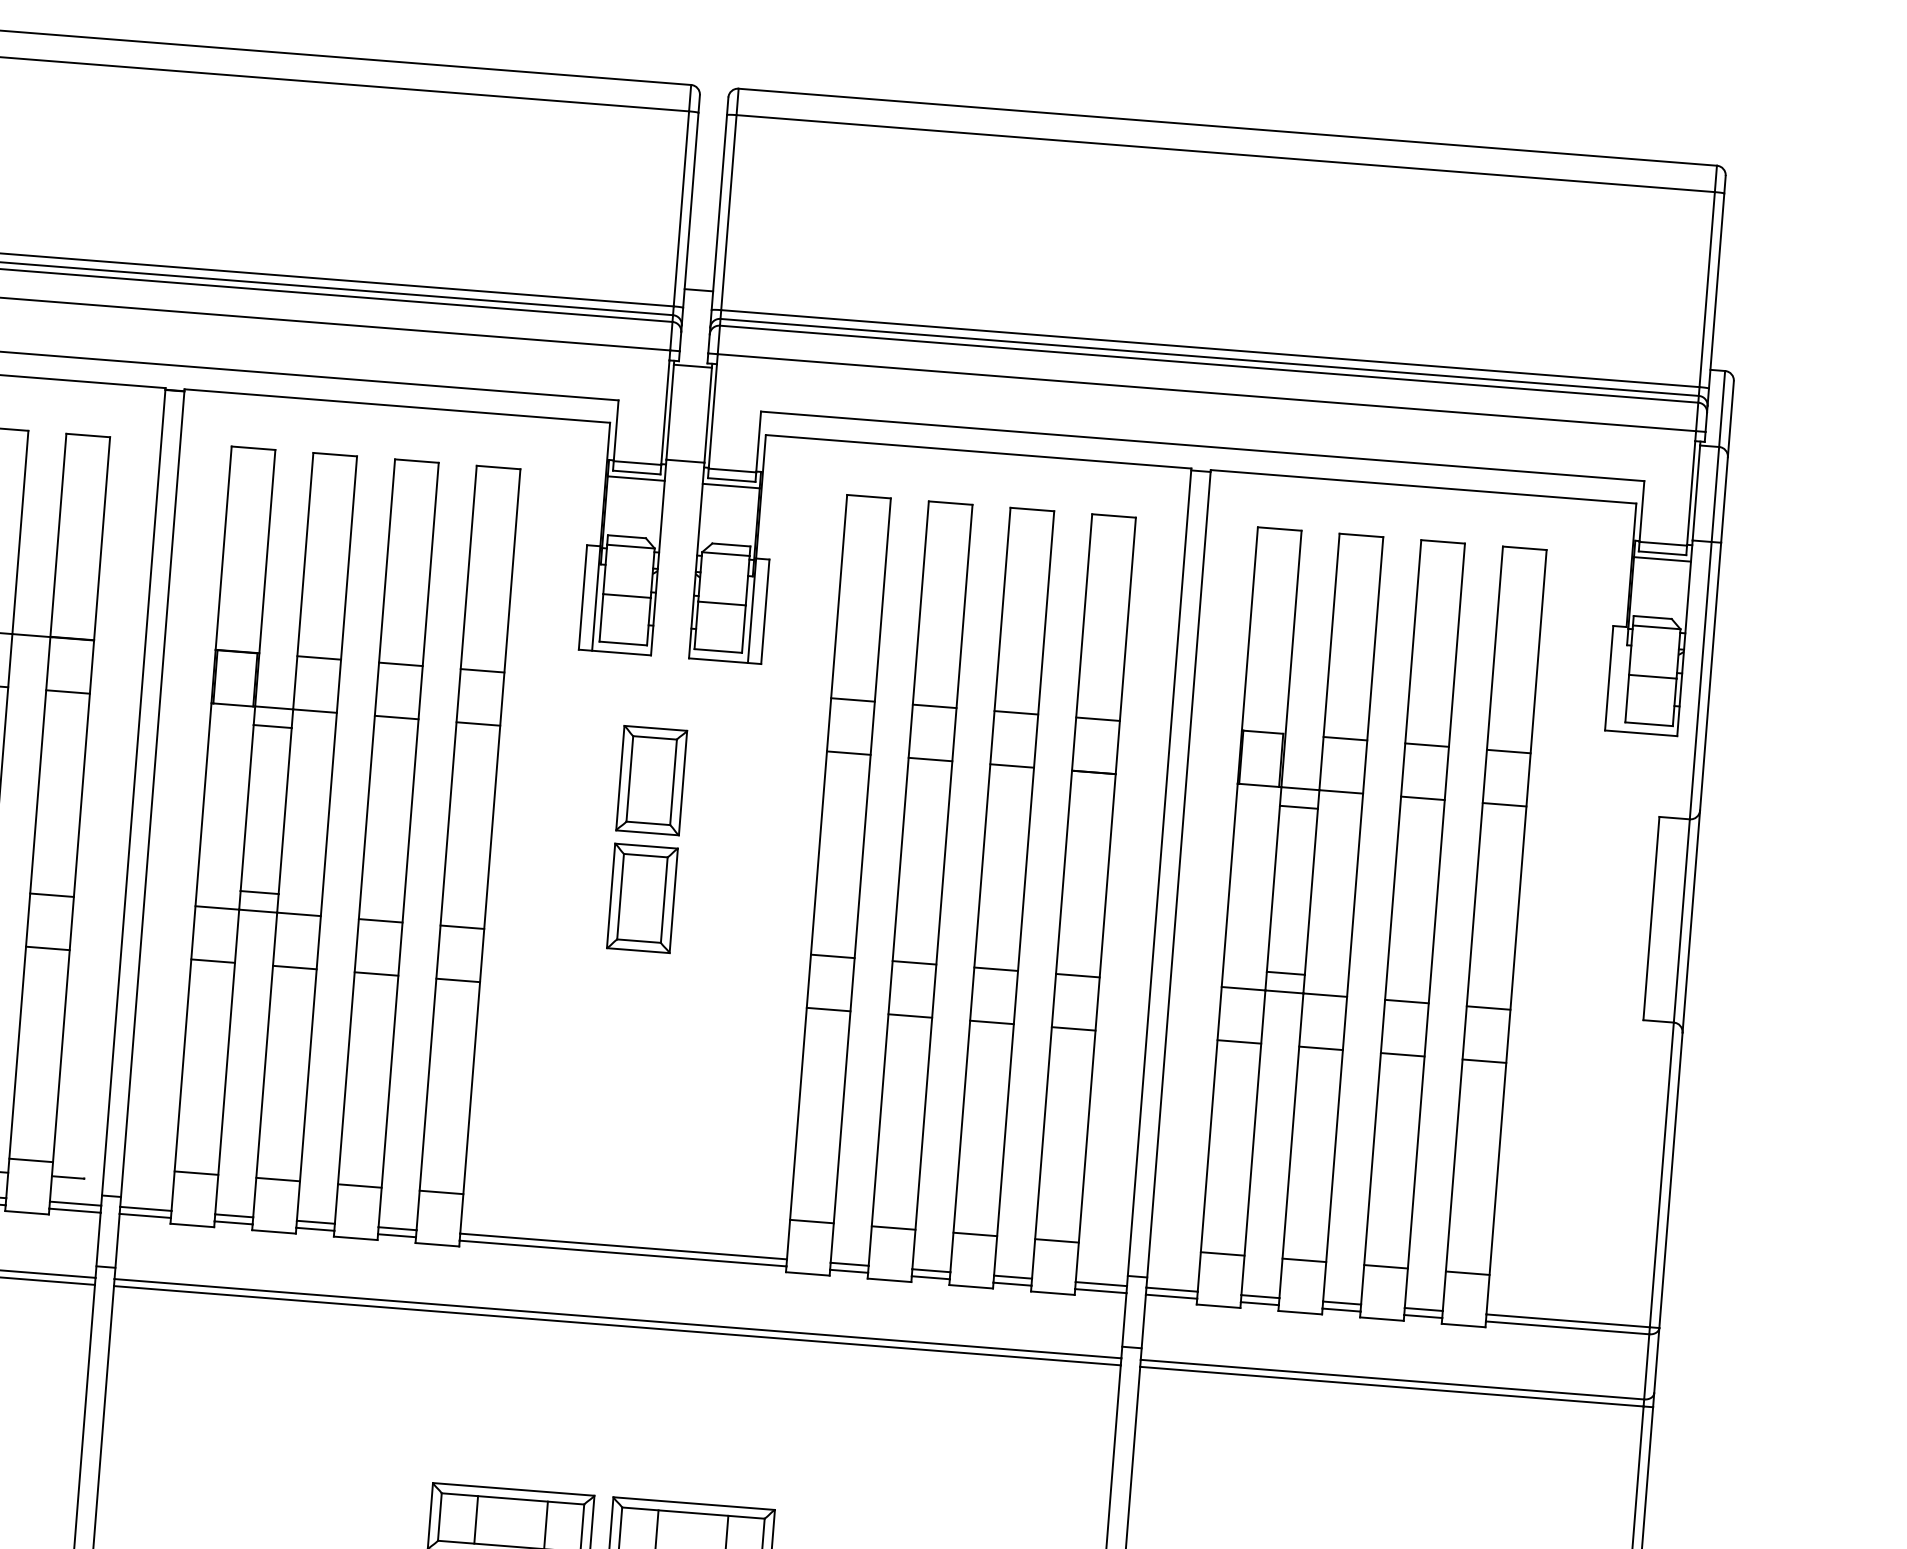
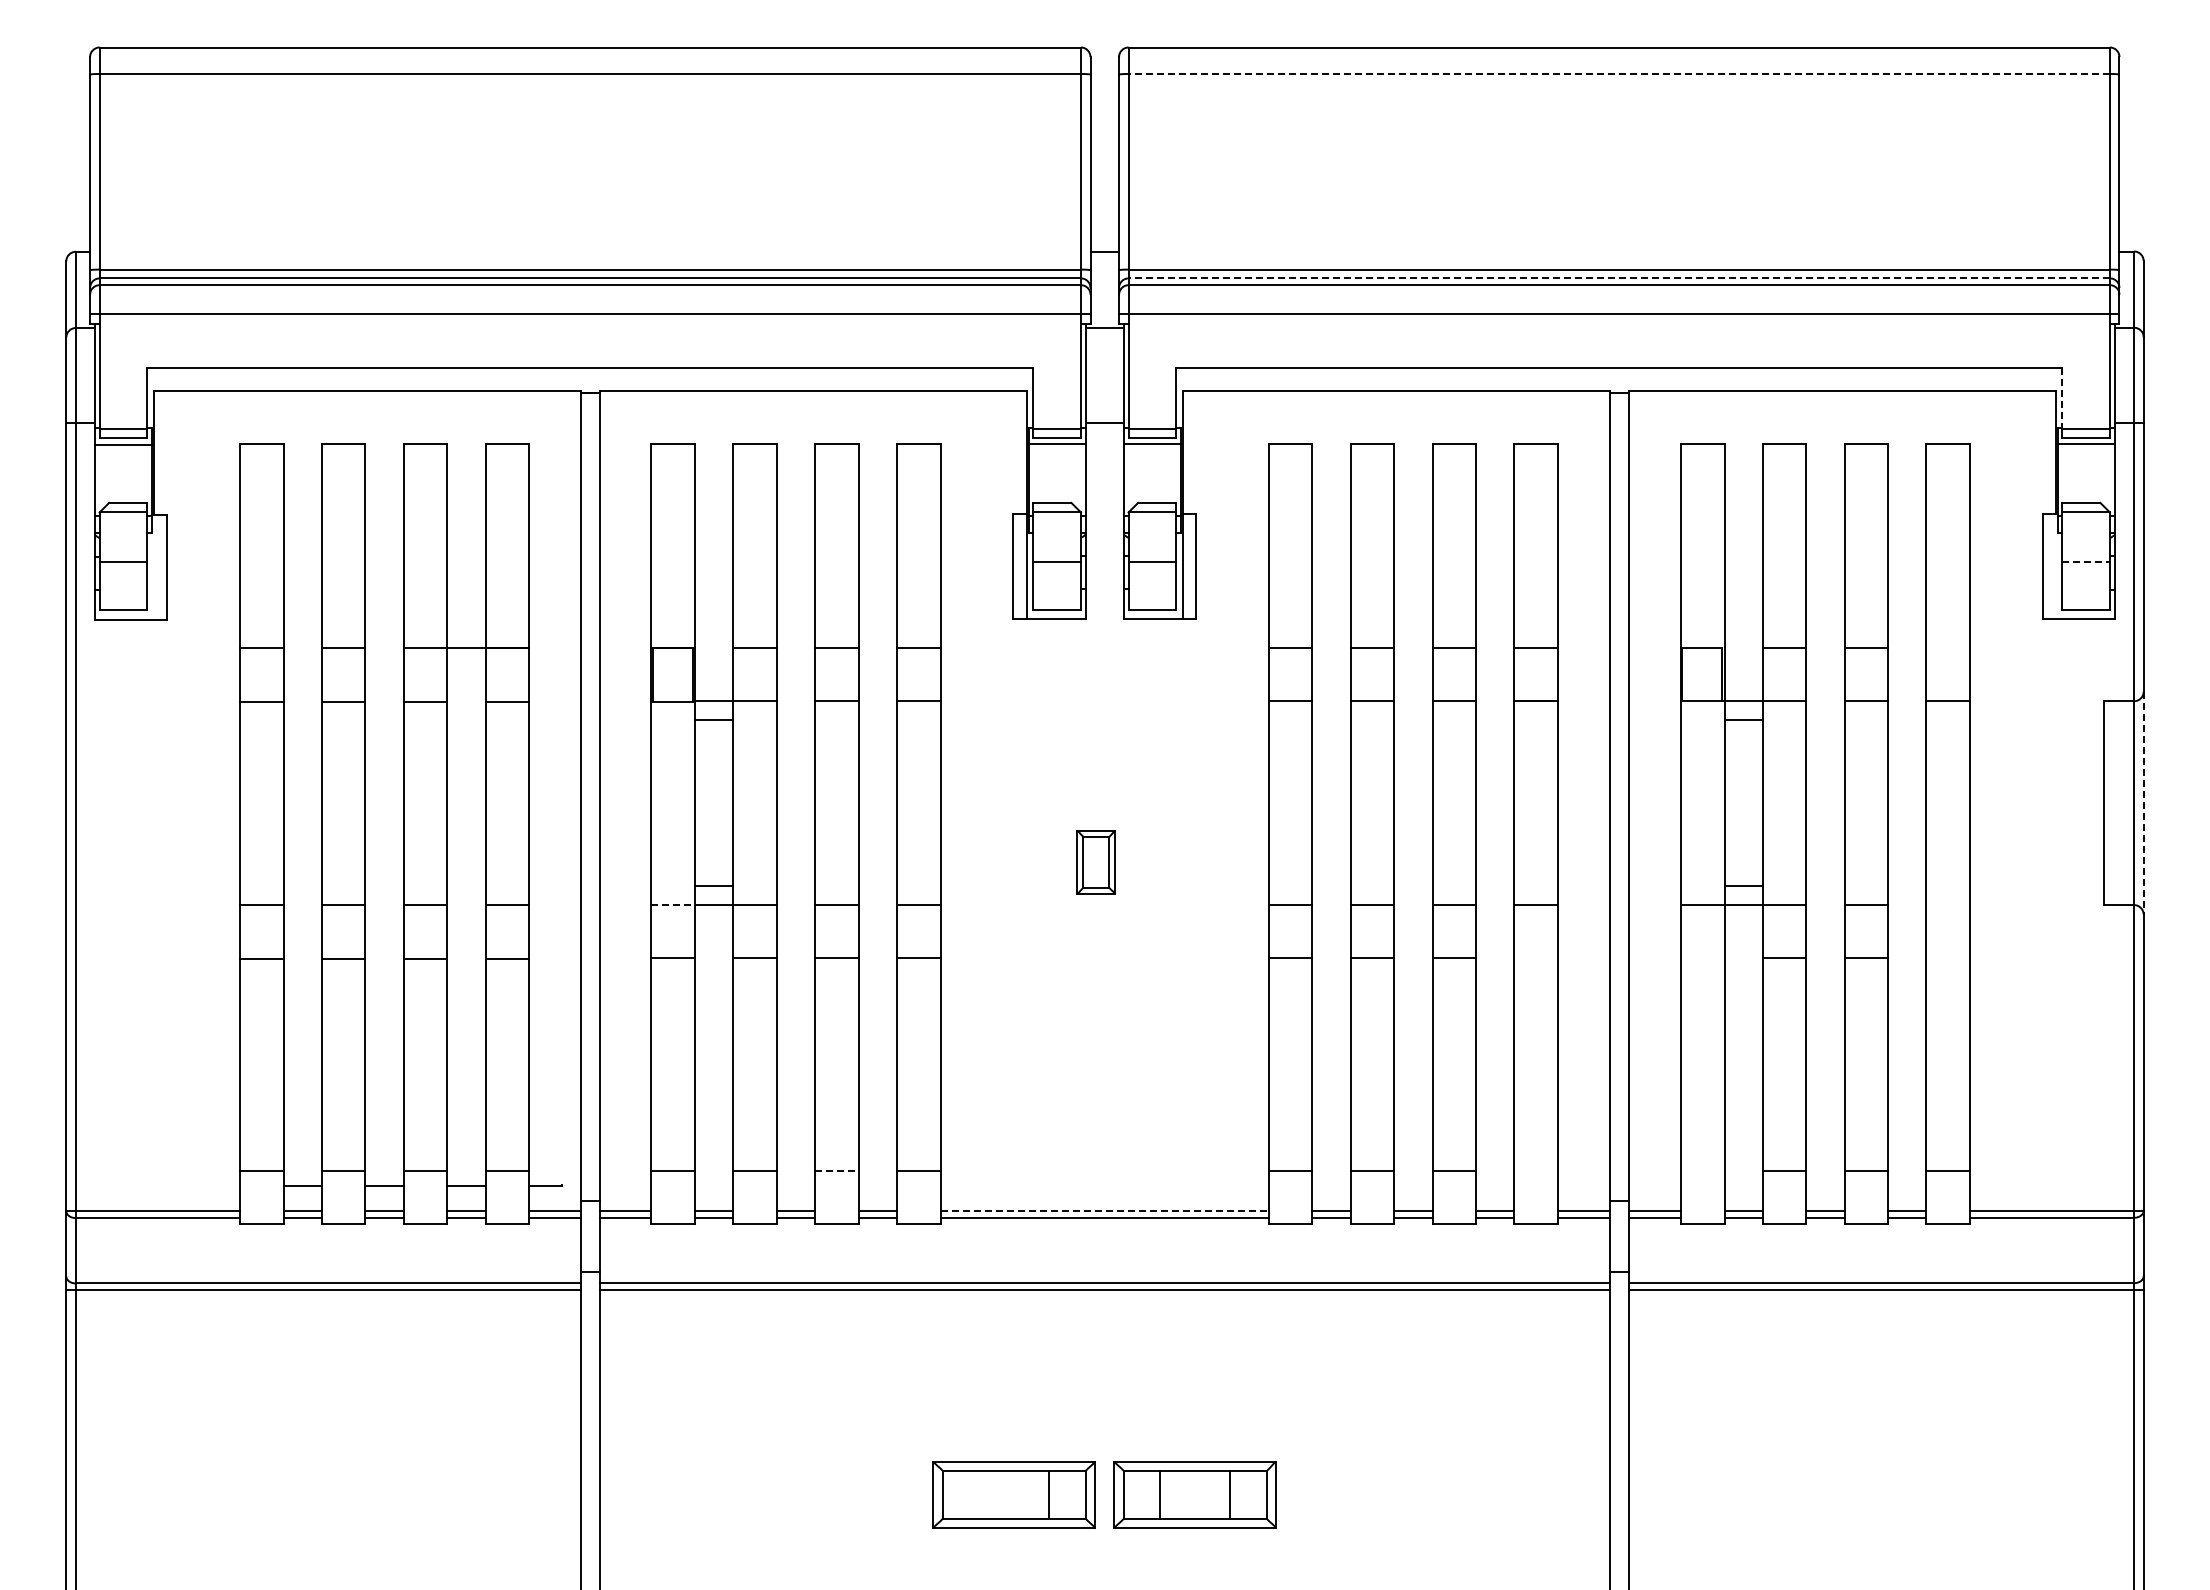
line: (1225, 153) -> (1619, 73), solid -> dashed
line: (1209, 357) -> (1619, 278), solid -> dashed
line: (1642, 511) -> (2062, 398), solid -> dashed
line: (1653, 676) -> (2086, 561), solid -> dashed
line: (1508, 751) -> (1948, 647), removed
part: (652, 780) -> (1096, 743), removed
part: (642, 898) -> (1096, 862), size x0.6
line: (217, 908) -> (673, 905), solid -> dashed
line: (1691, 922) -> (2143, 803), solid -> dashed
line: (1488, 1008) -> (1948, 905), removed
line: (1073, 1028) -> (1536, 958), removed
line: (1239, 1041) -> (1702, 958), removed
line: (1484, 1061) -> (1948, 958), removed
line: (360, 1186) -> (837, 1171), solid -> dashed
line: (1057, 1241) -> (1536, 1171), removed
line: (623, 1246) -> (1104, 1210), solid -> dashed
line: (1222, 1254) -> (1702, 1171), removed
line: (476, 1519) -> (979, 1494), removed

